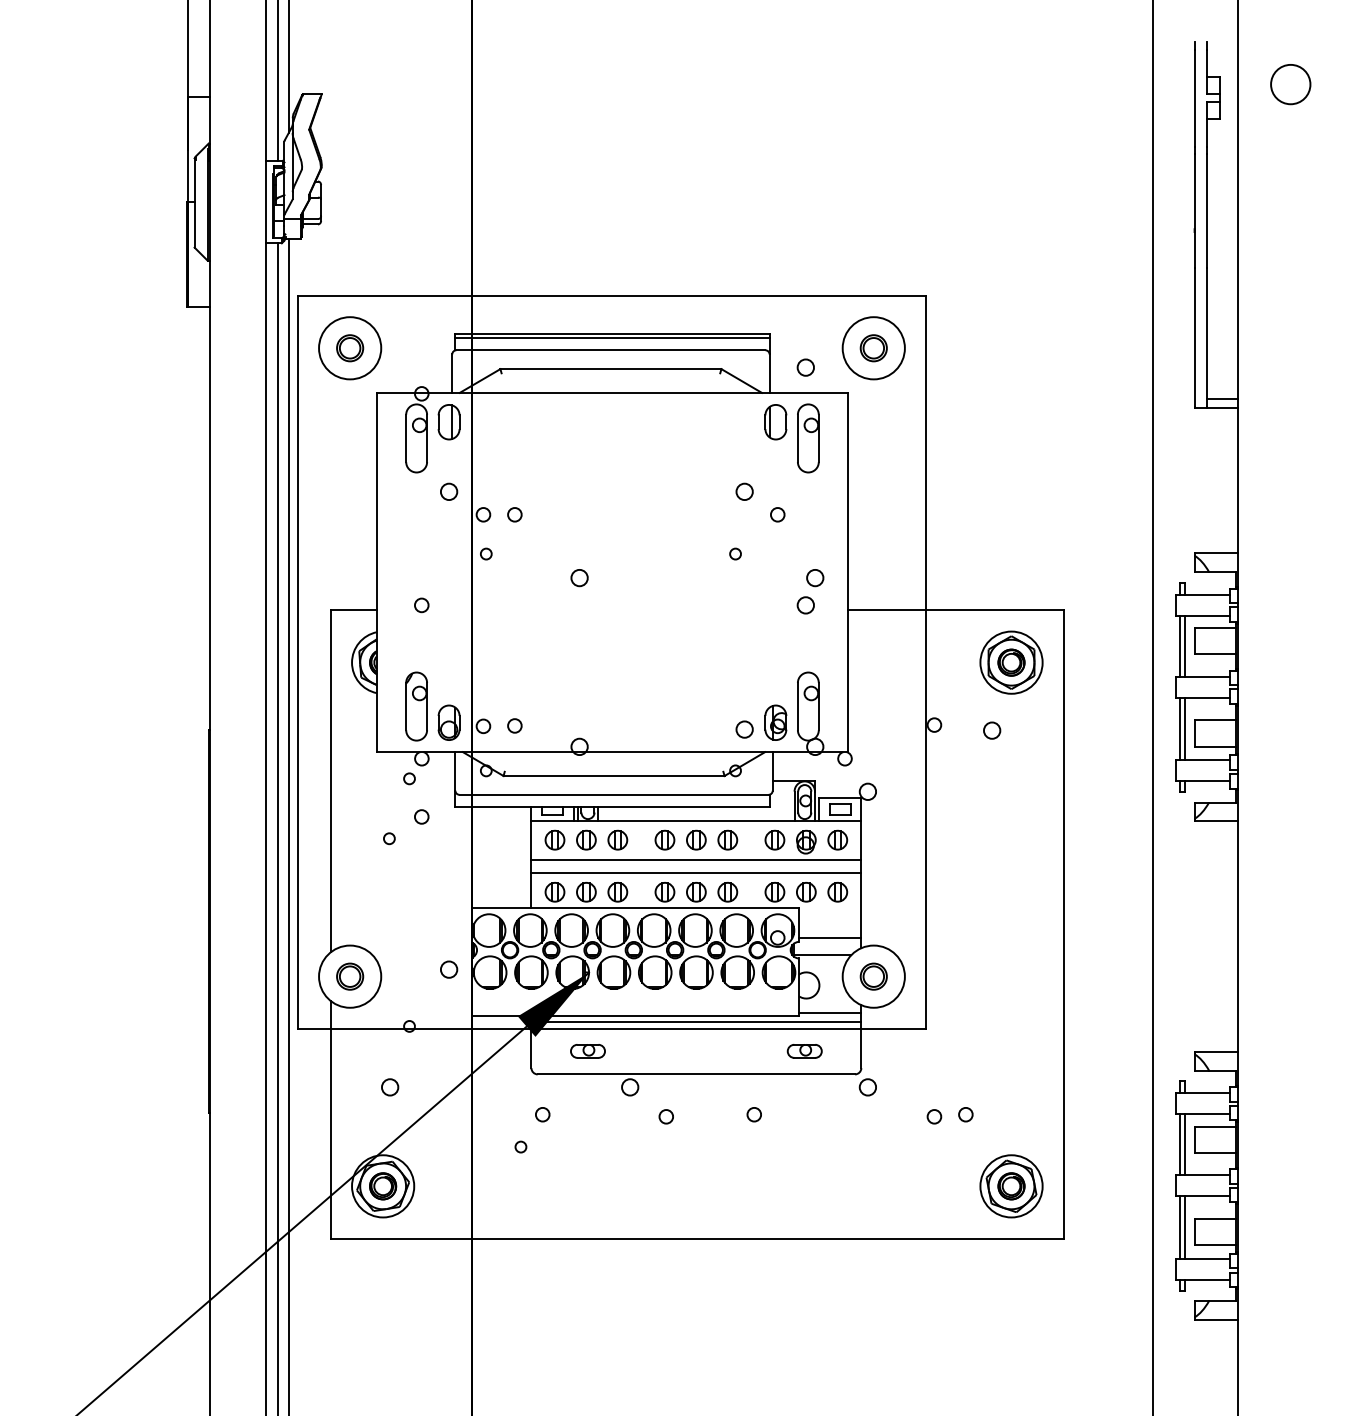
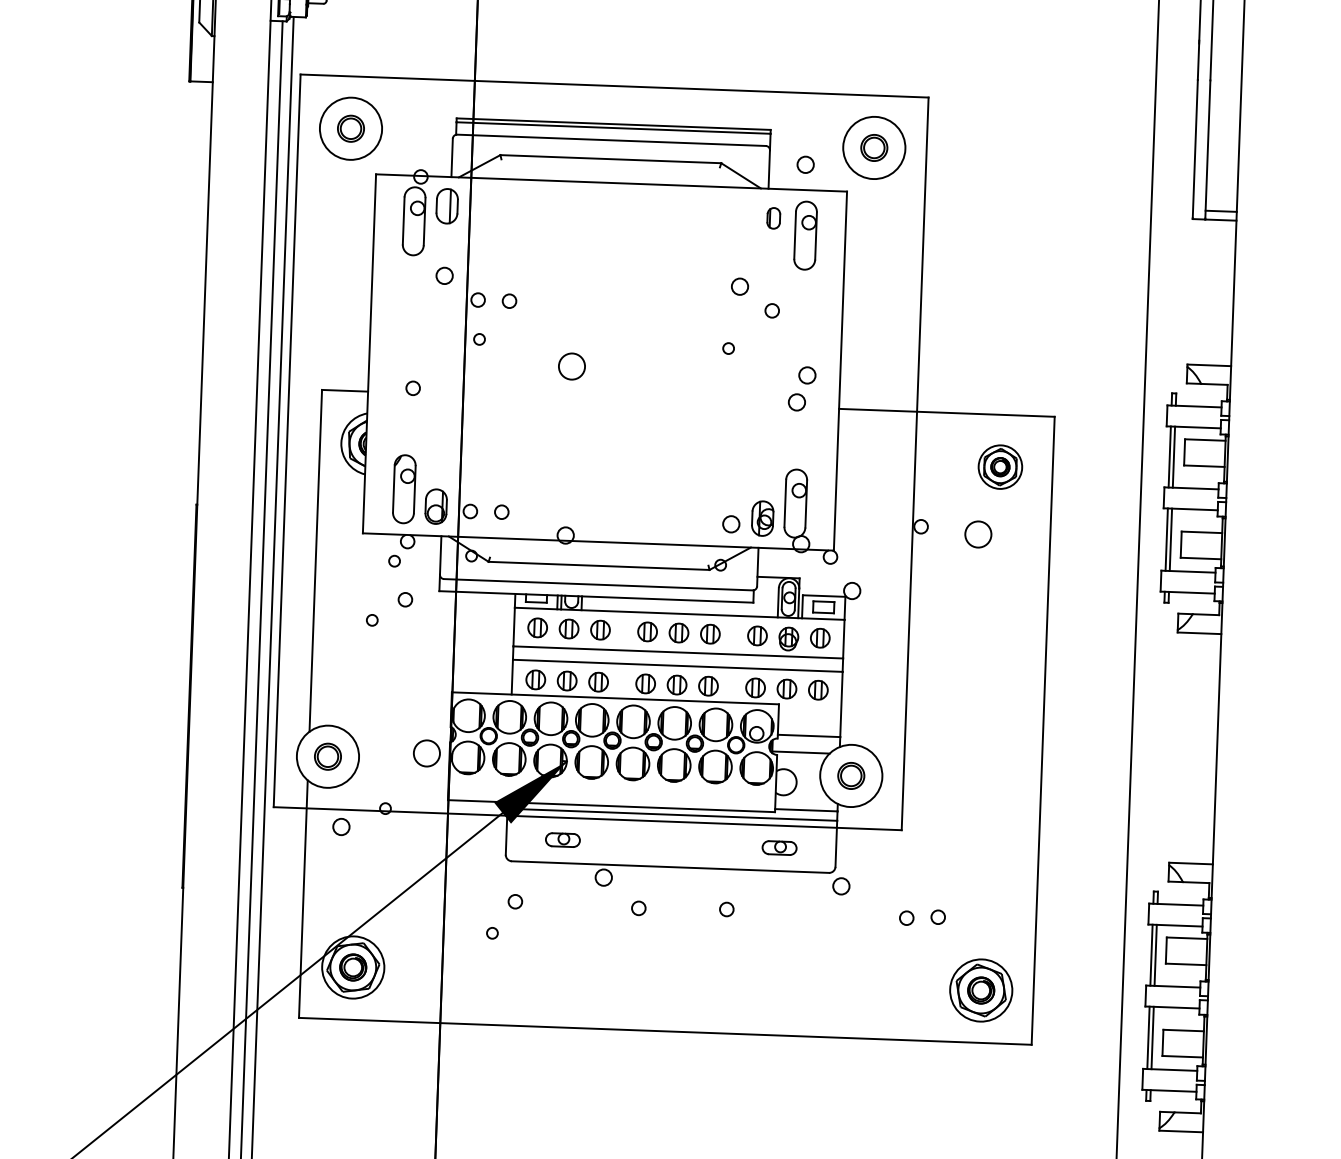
part: (775, 422) -> (773, 218), size x0.6
circle: (579, 578) -> (571, 367), size x1.6
part: (1011, 662) -> (1000, 467), size x0.7
circle: (992, 730) -> (978, 534), size x1.6
circle: (449, 969) -> (427, 753), size x1.6
circle: (390, 1087) -> (341, 827), moved

